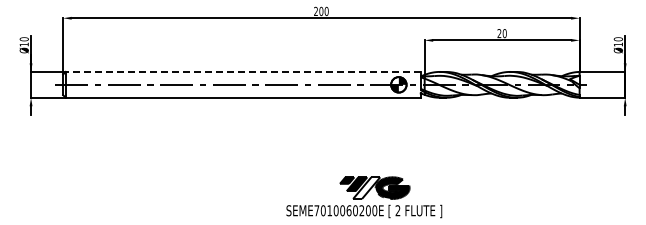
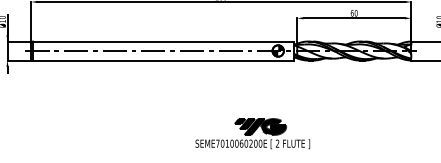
text: (499, 33) -> (352, 13), 20 -> 60
line: (243, 71) -> (163, 41), dashed -> solid
fill: (366, 187) -> (254, 126), added

